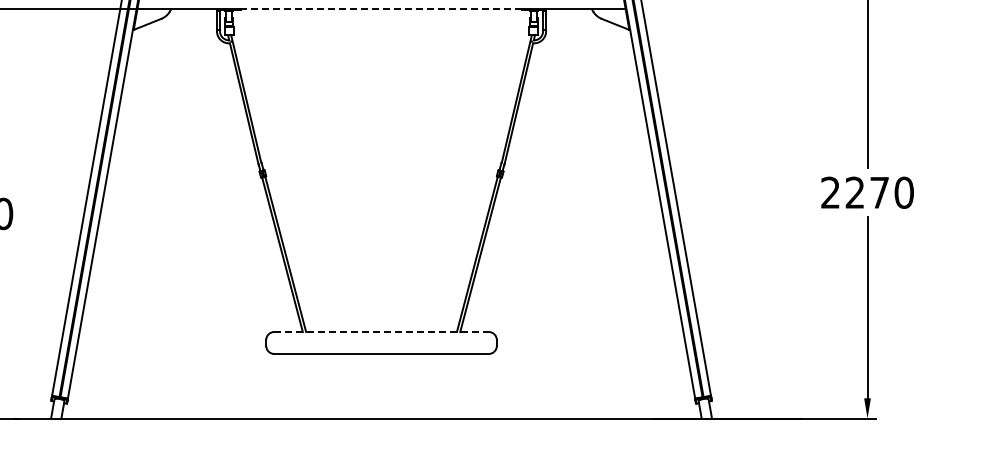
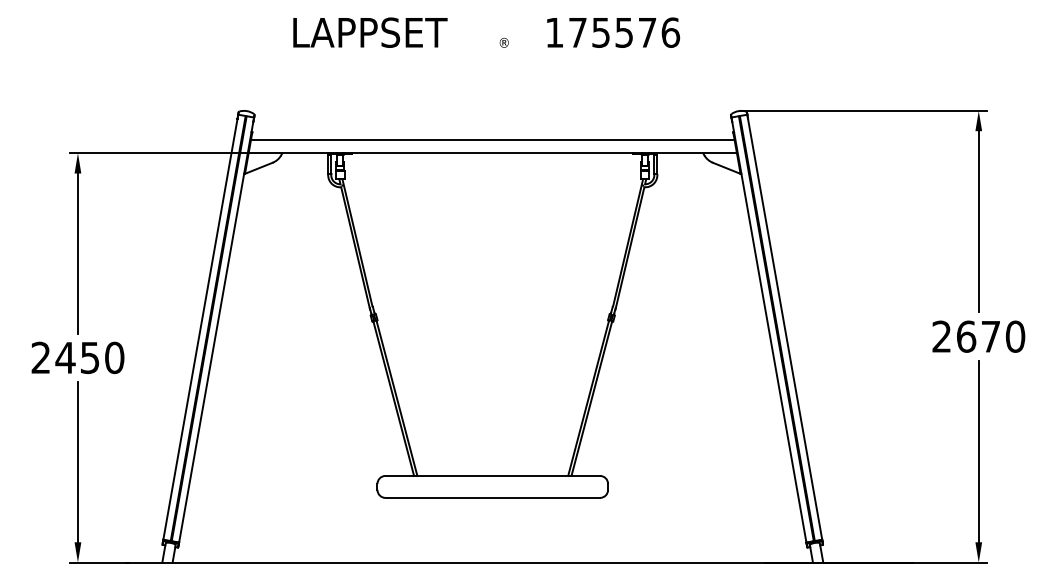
line: (381, 9) -> (492, 153), dashed -> solid
text: (855, 192) -> (966, 336), 2270 -> 2670
line: (382, 331) -> (493, 475), dashed -> solid

